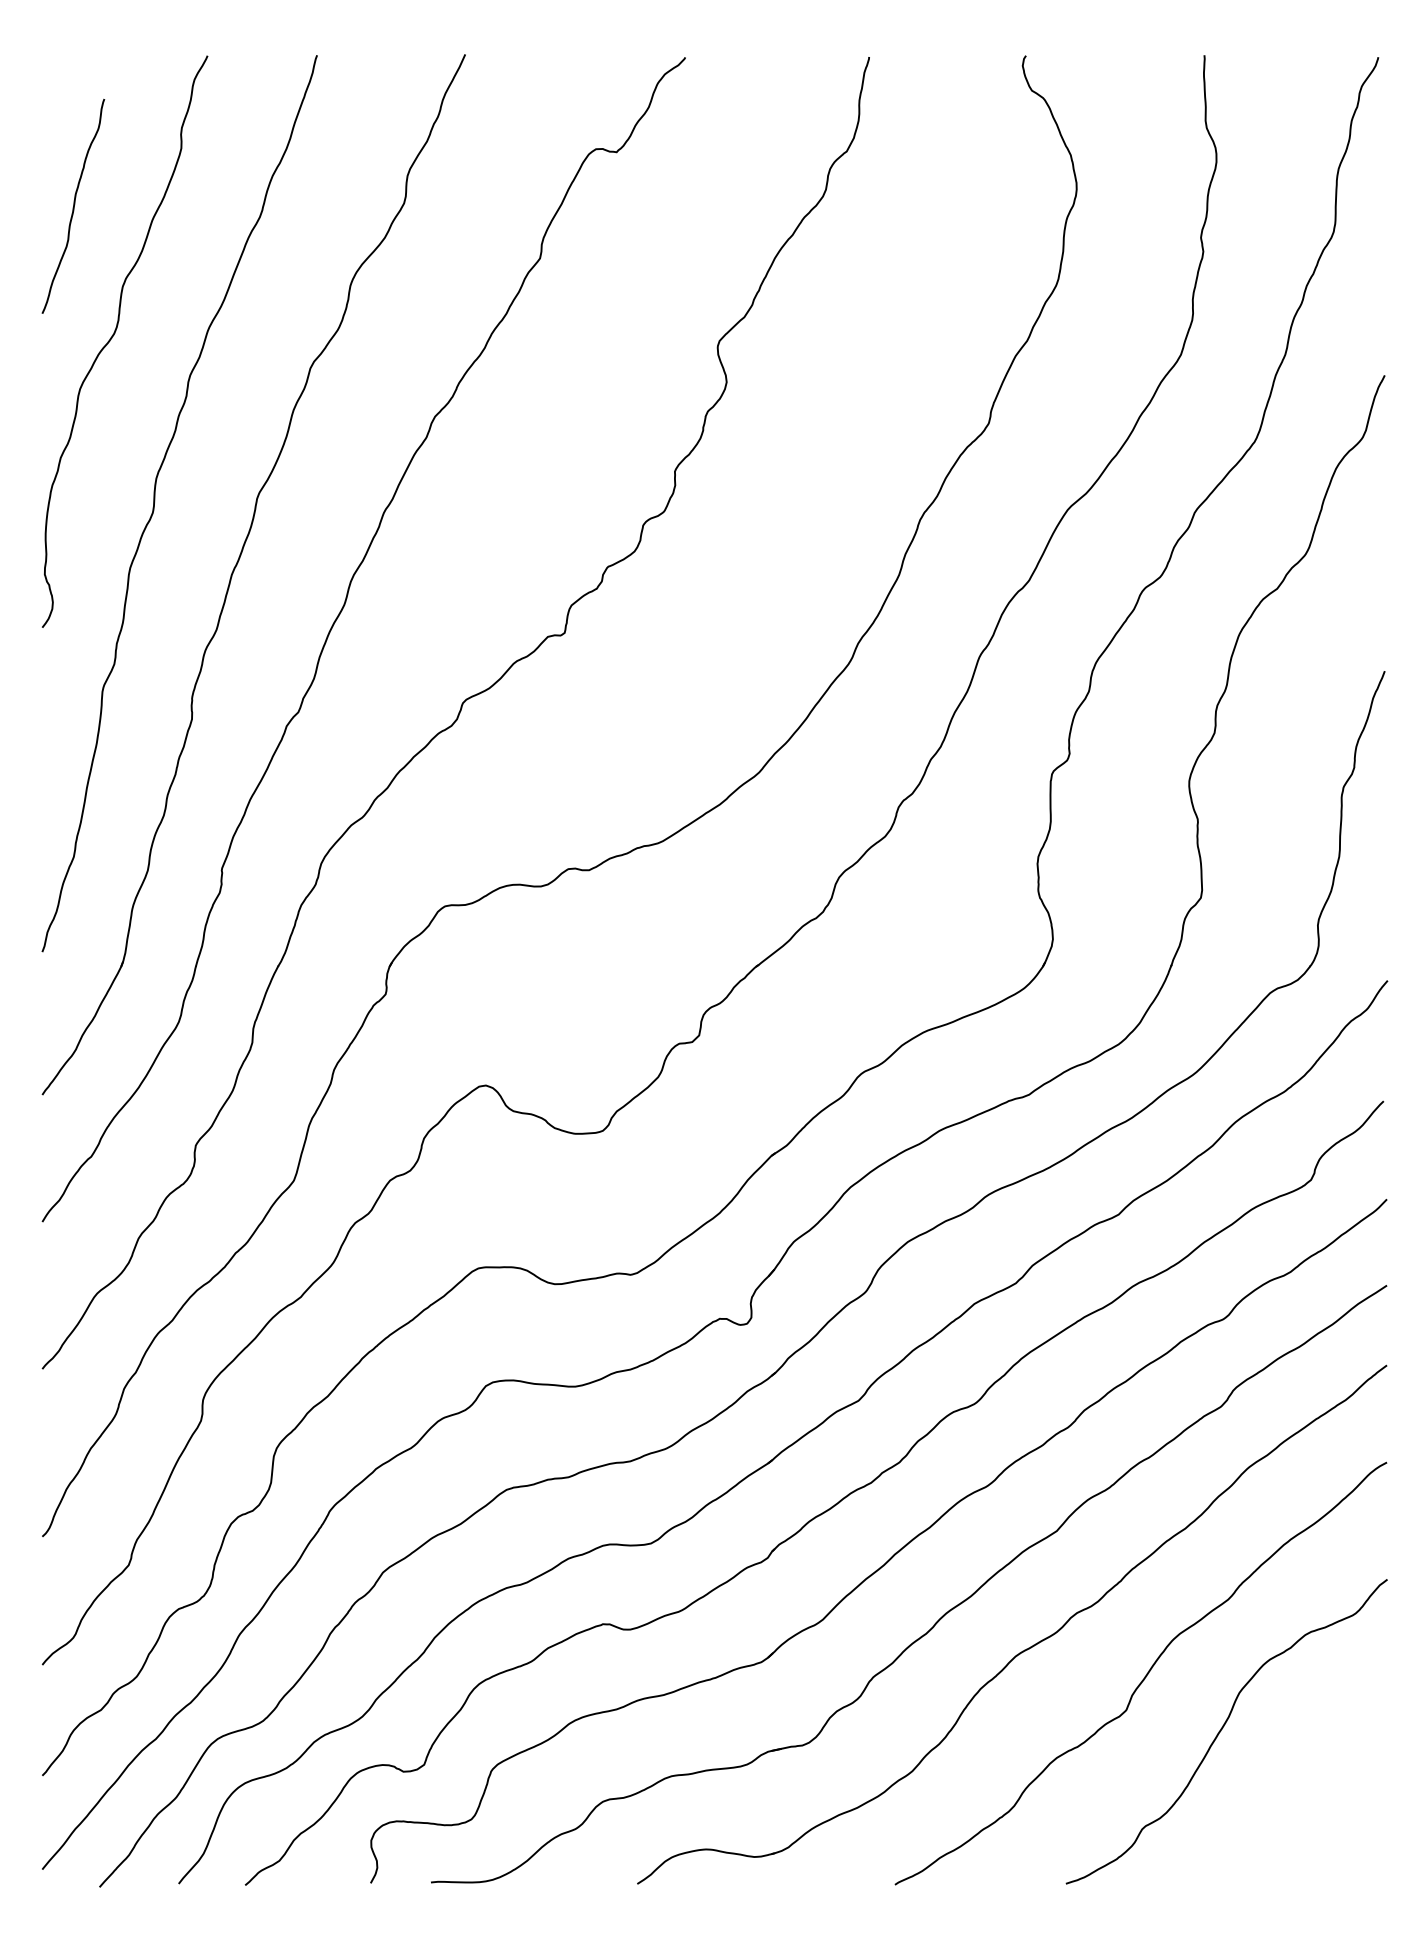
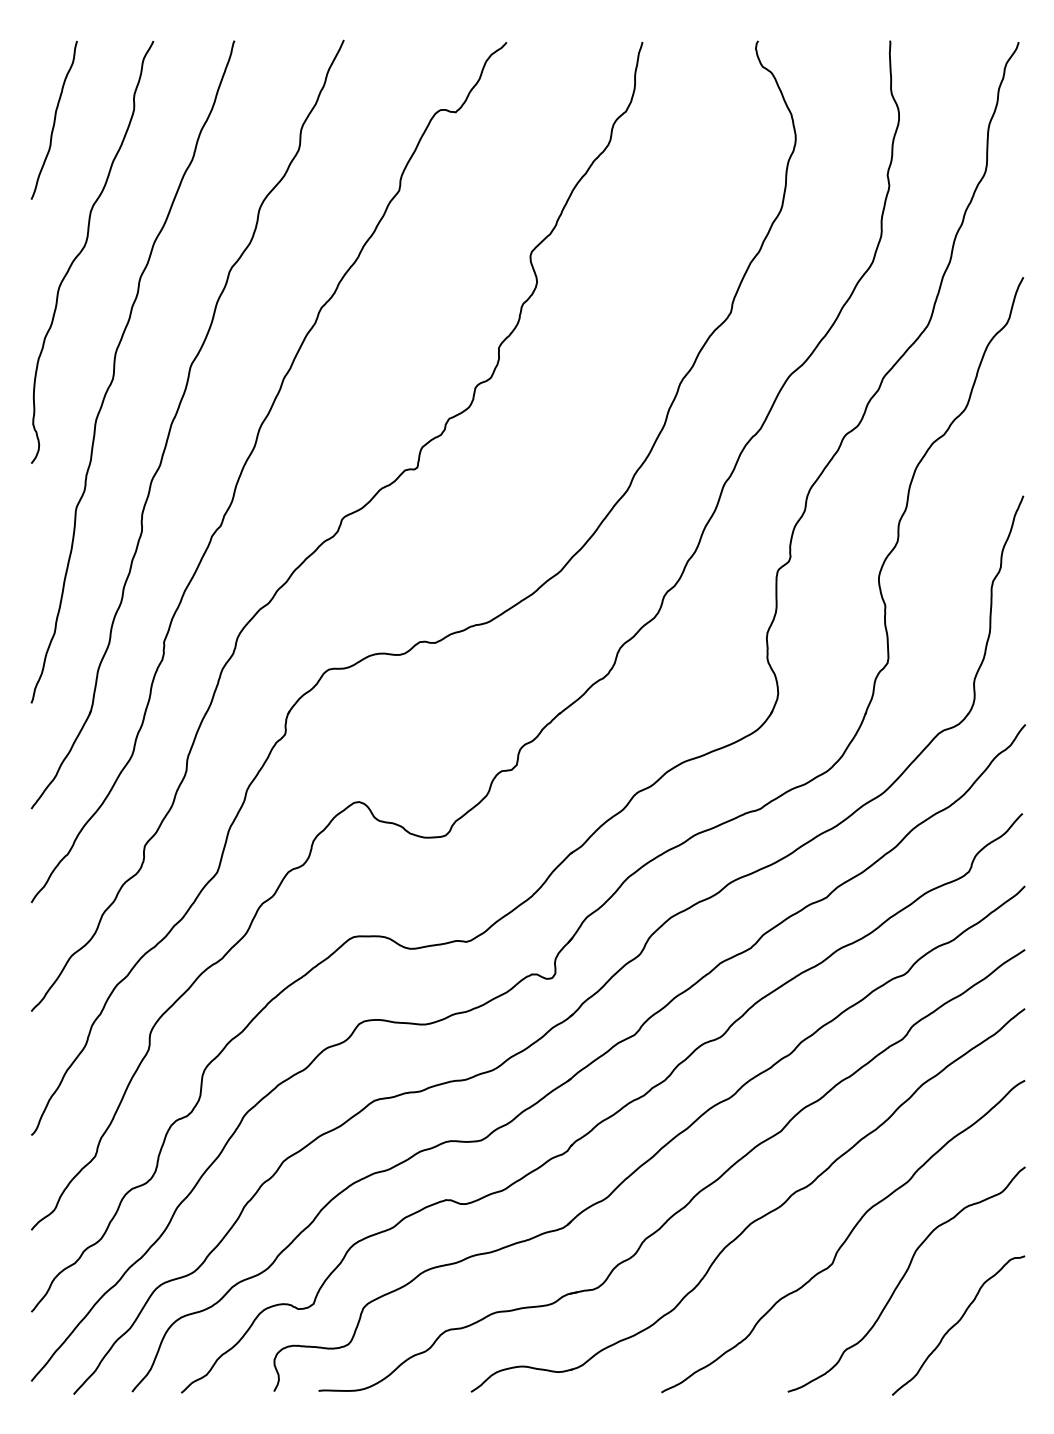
curve: (73, 205) -> (54, 119), moved
curve: (1296, 1791) -> (958, 1323), added

